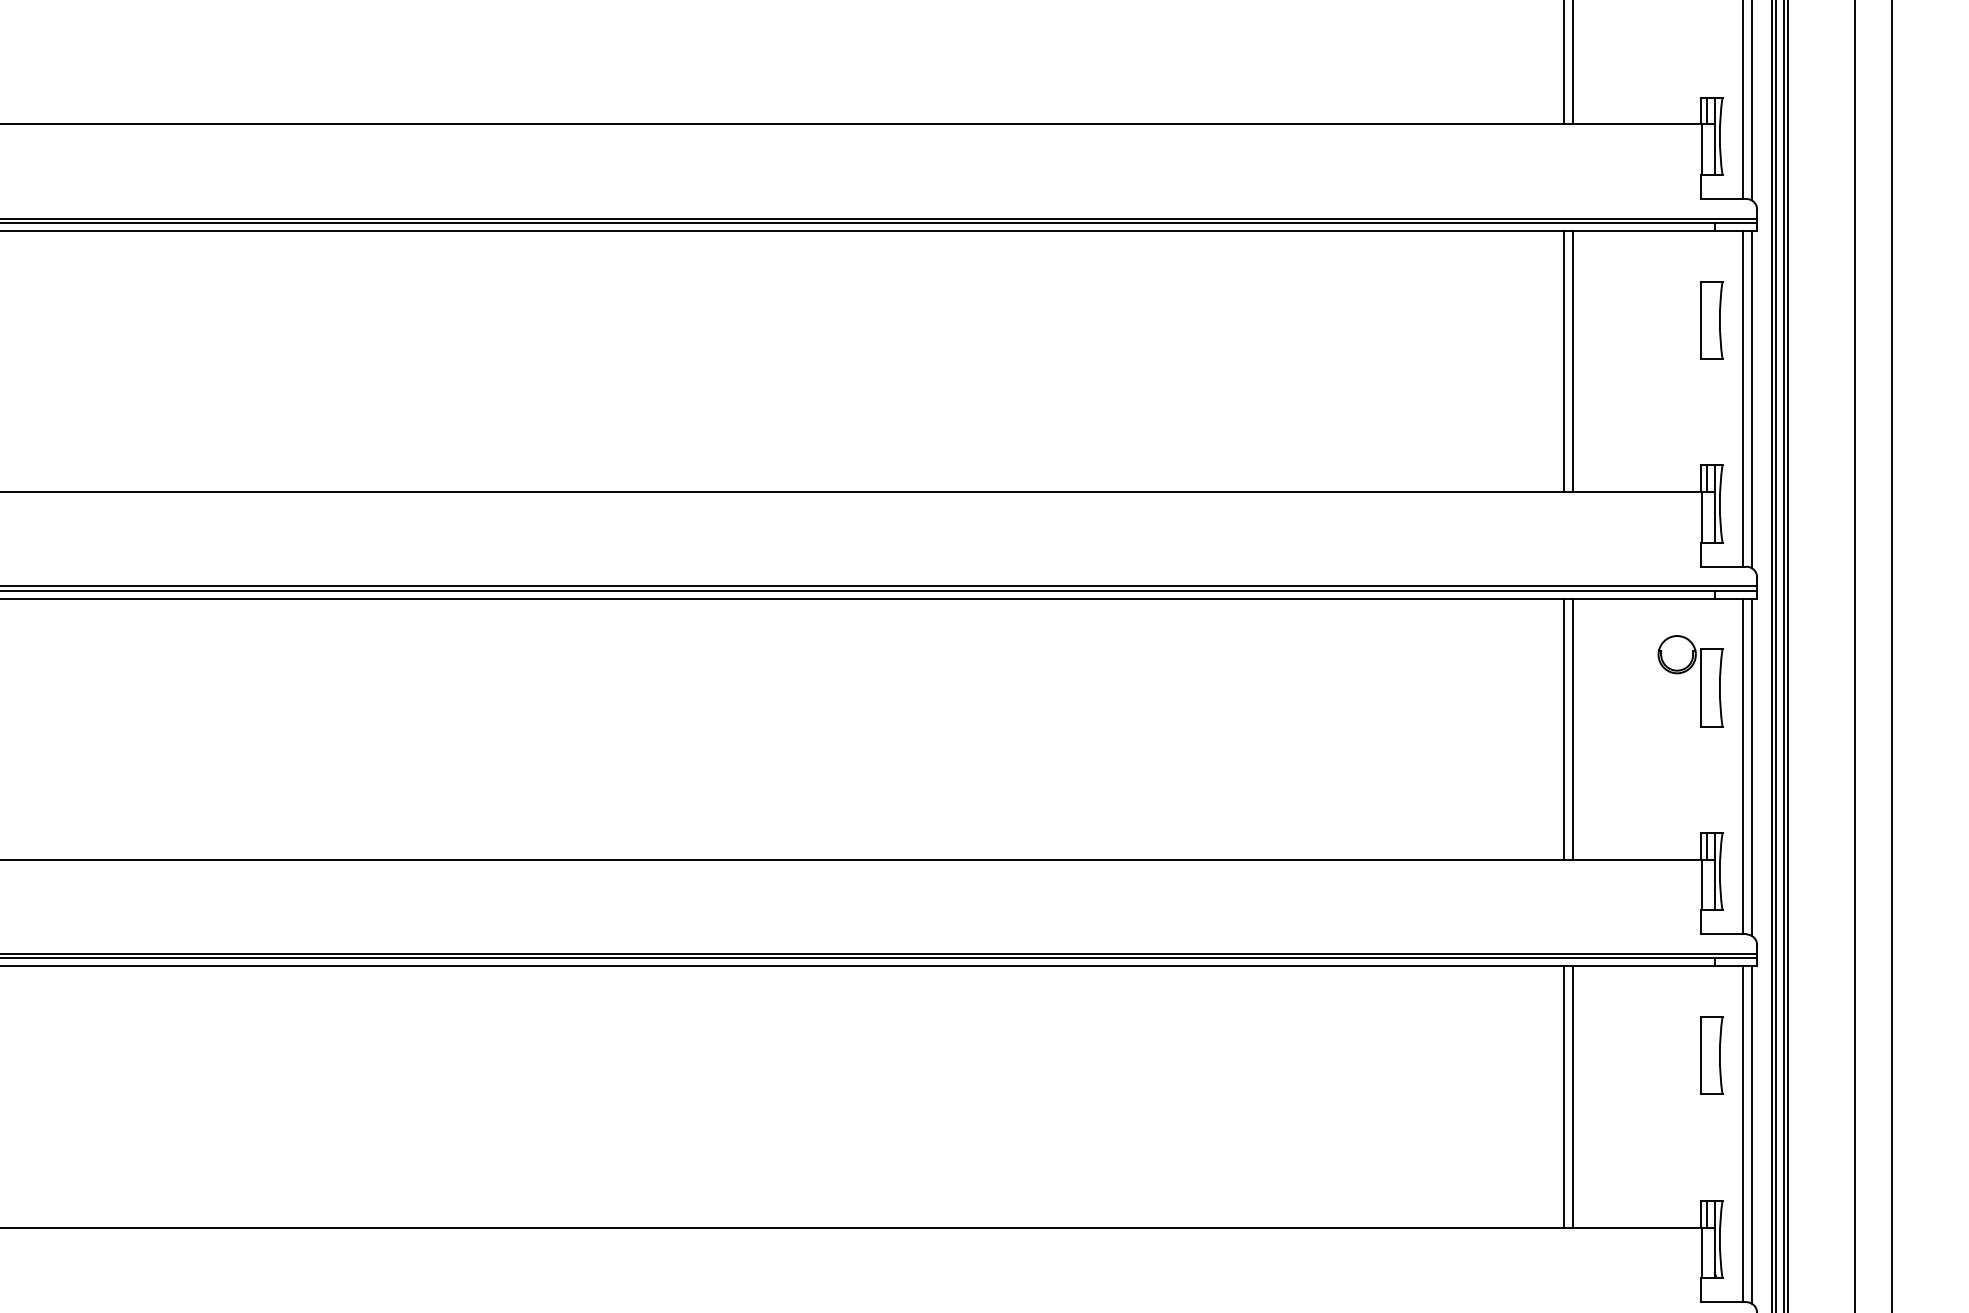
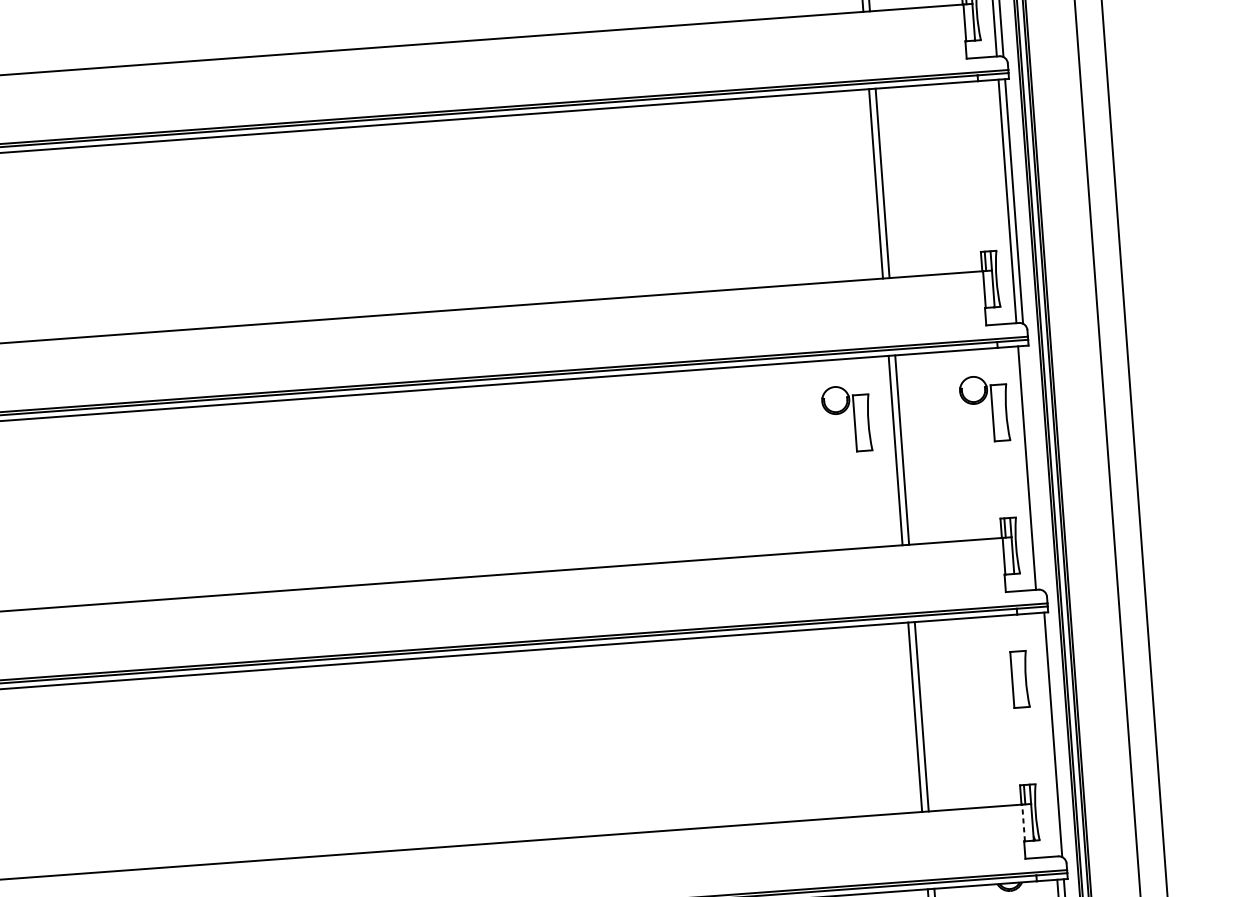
part: (1711, 320) -> (980, 146), removed
part: (1510, 681) -> (854, 418), added
line: (1751, 766) -> (1033, 467), removed
line: (1742, 1134) -> (1046, 734), removed
line: (1702, 1252) -> (1023, 822), solid -> dashed

